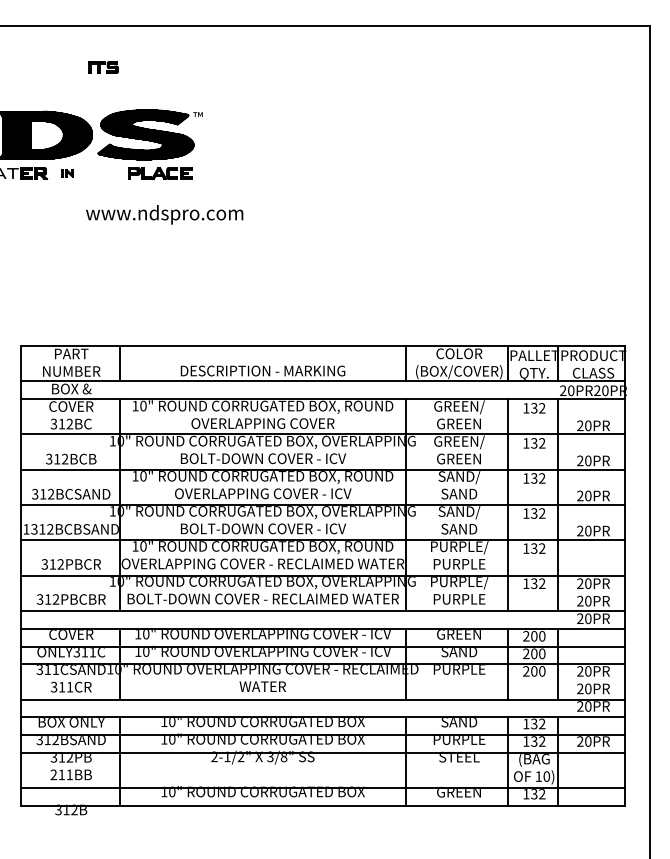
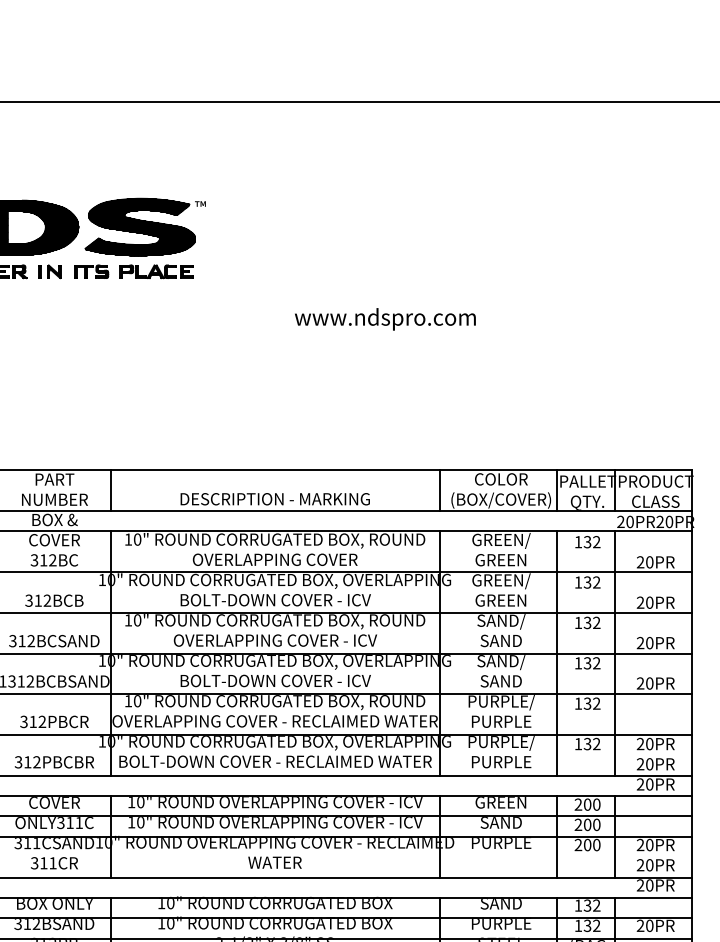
part: (103, 67) -> (91, 271), moved
part: (67, 173) -> (50, 271), size x1.67
text: (164, 214) -> (385, 319), moved

